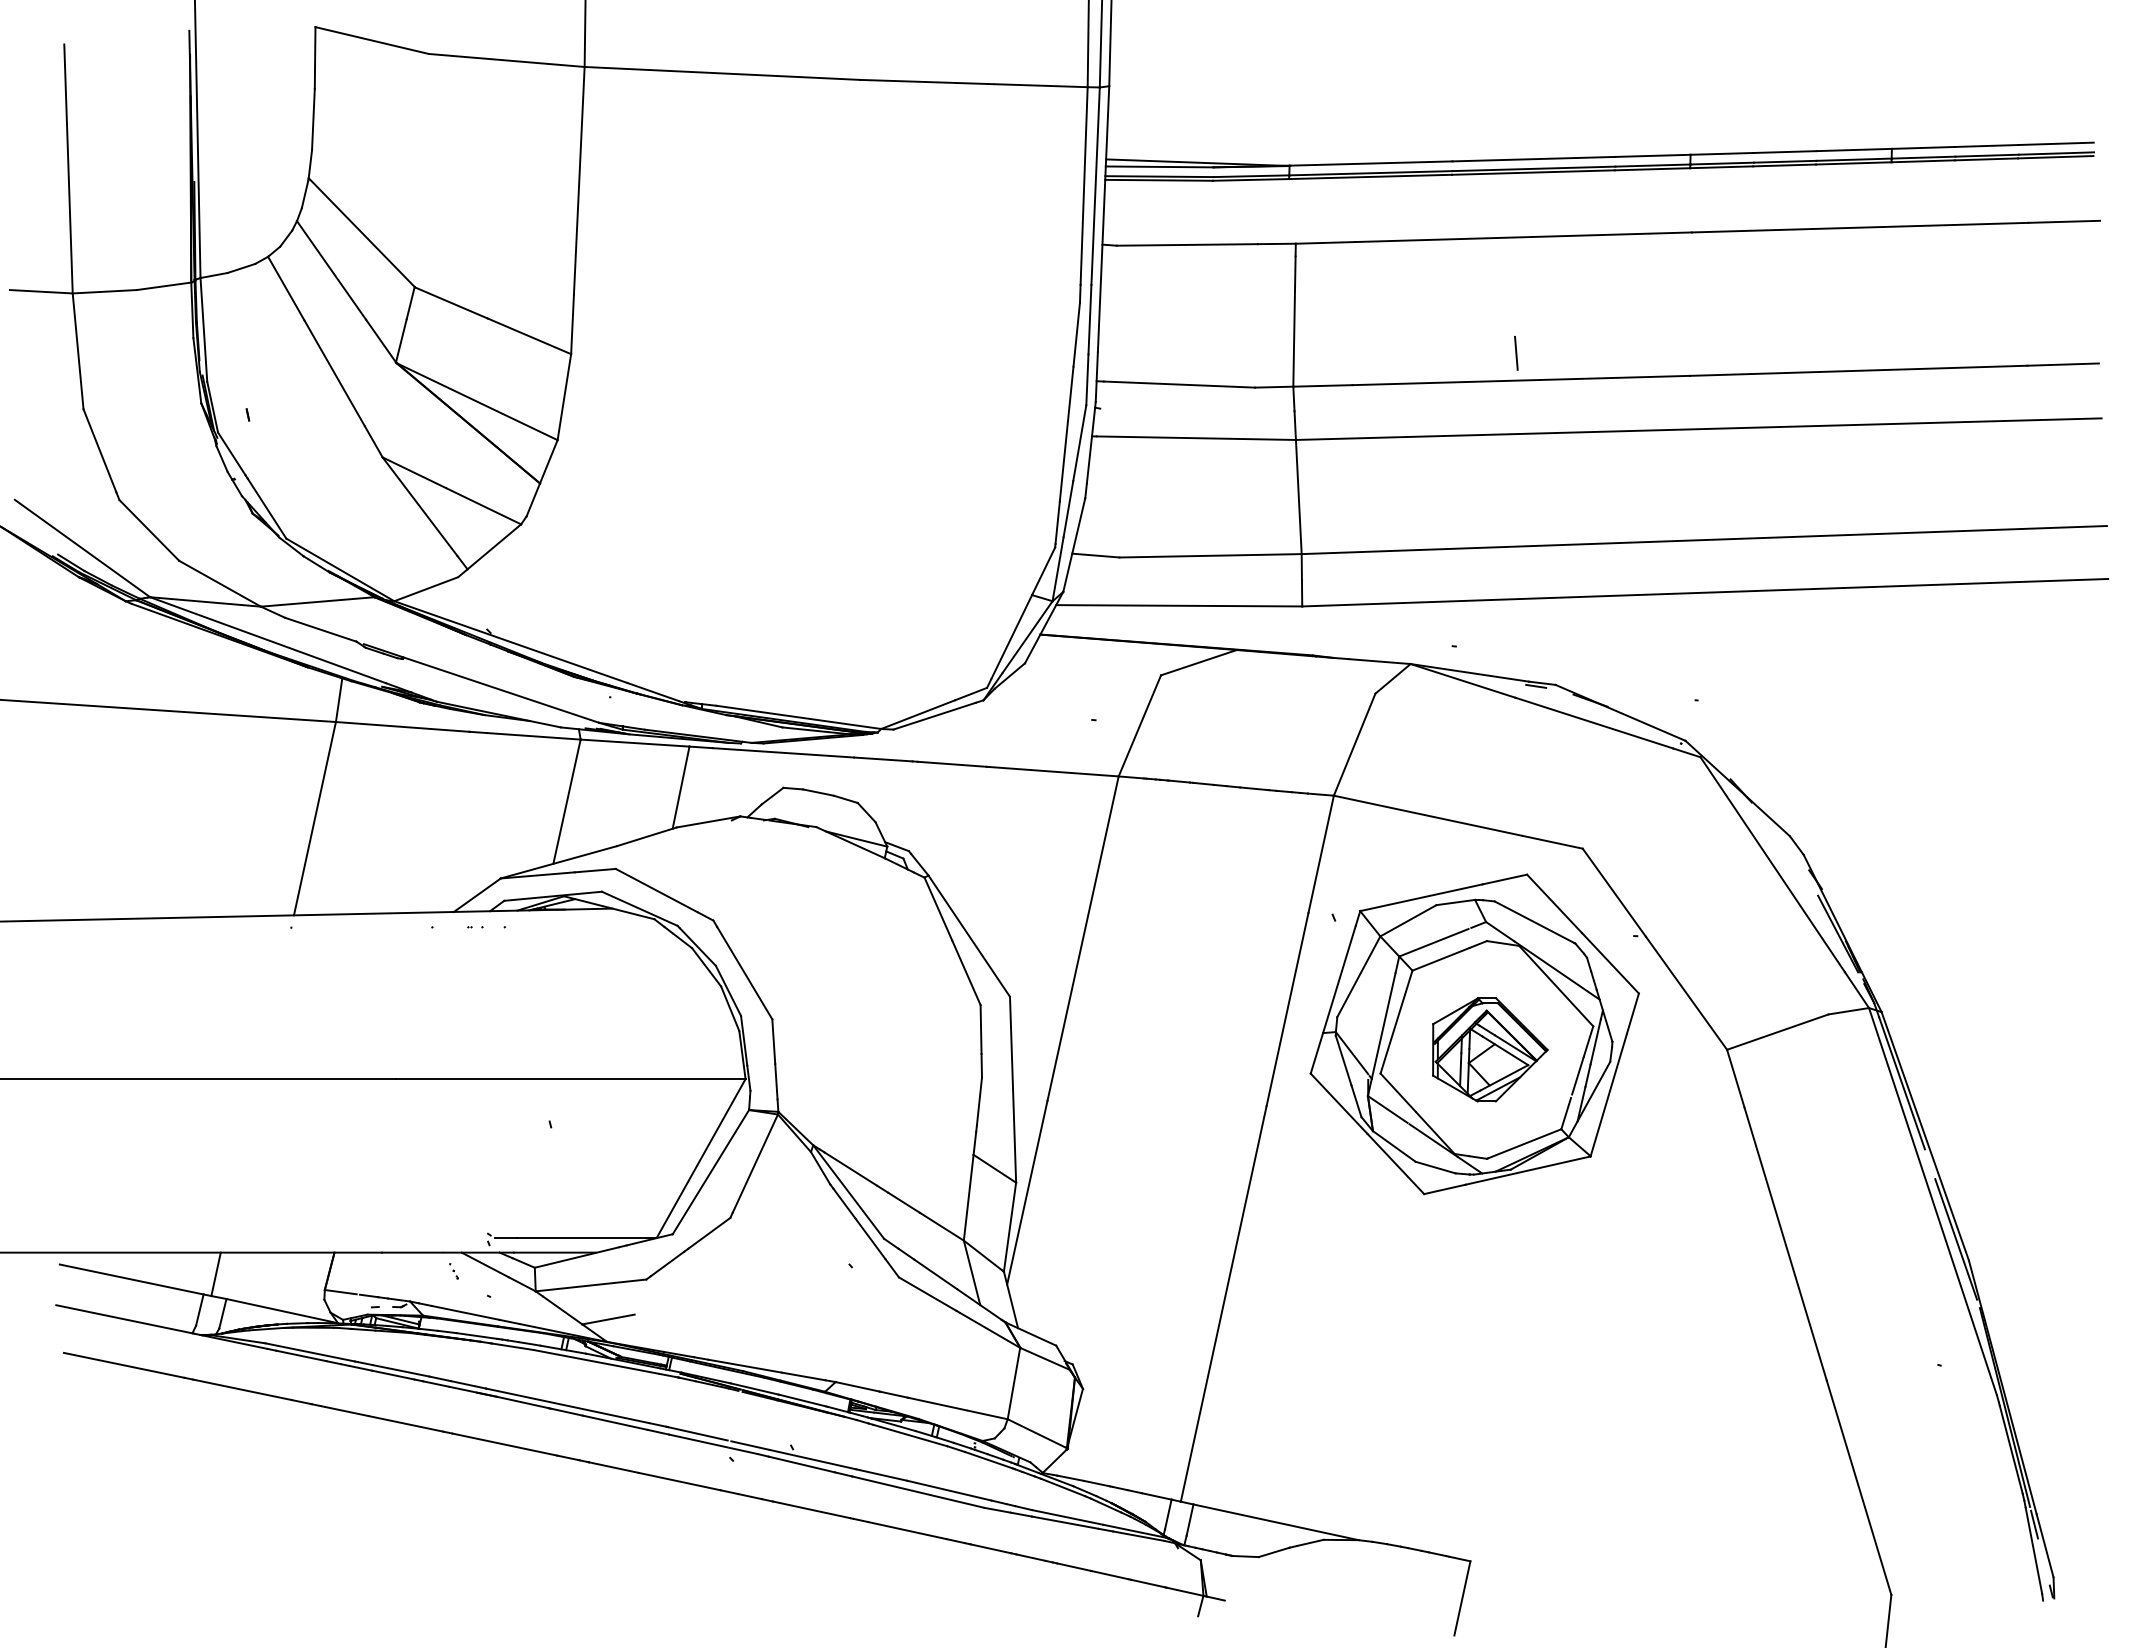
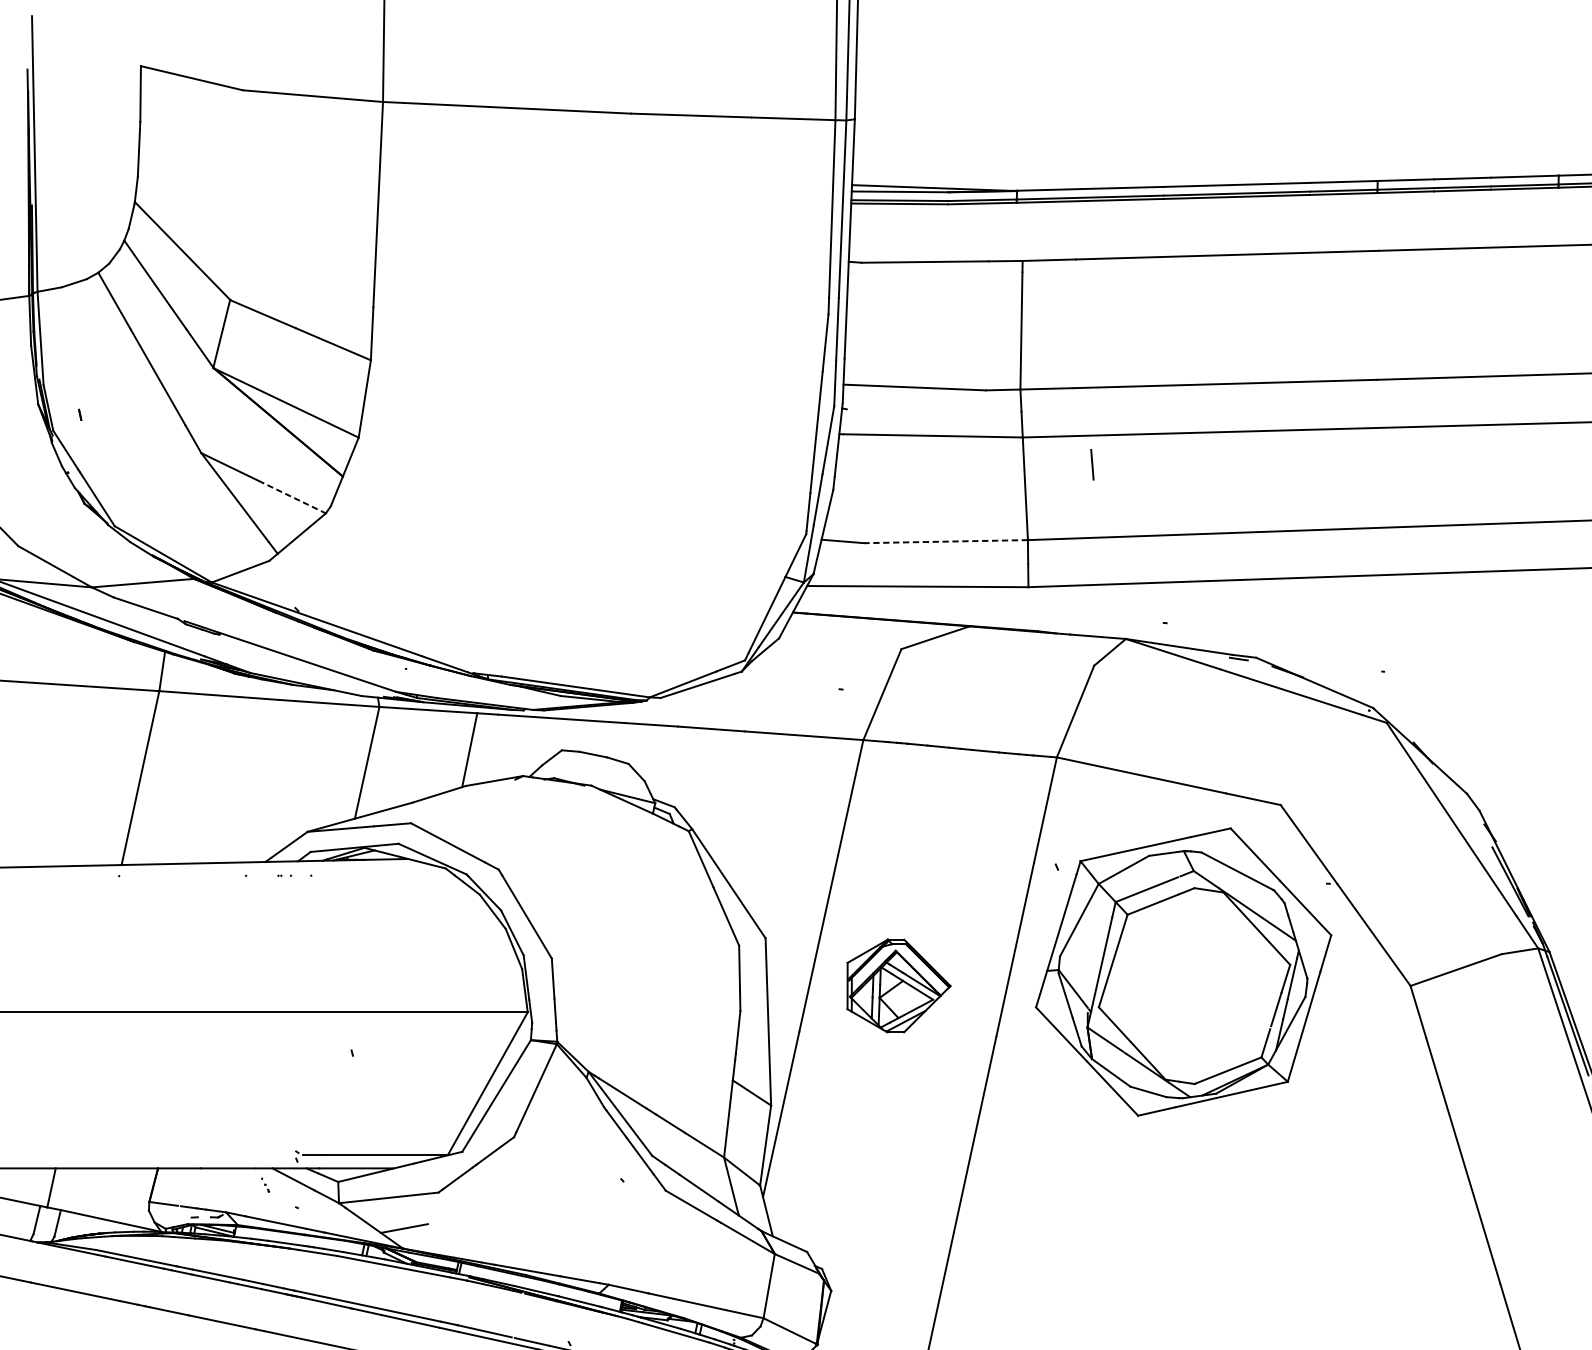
line: (1516, 352) -> (1092, 464), moved
line: (483, 506) -> (292, 497), solid -> dashed
line: (1210, 555) -> (945, 541), solid -> dashed
part: (1490, 1049) -> (899, 985), moved

